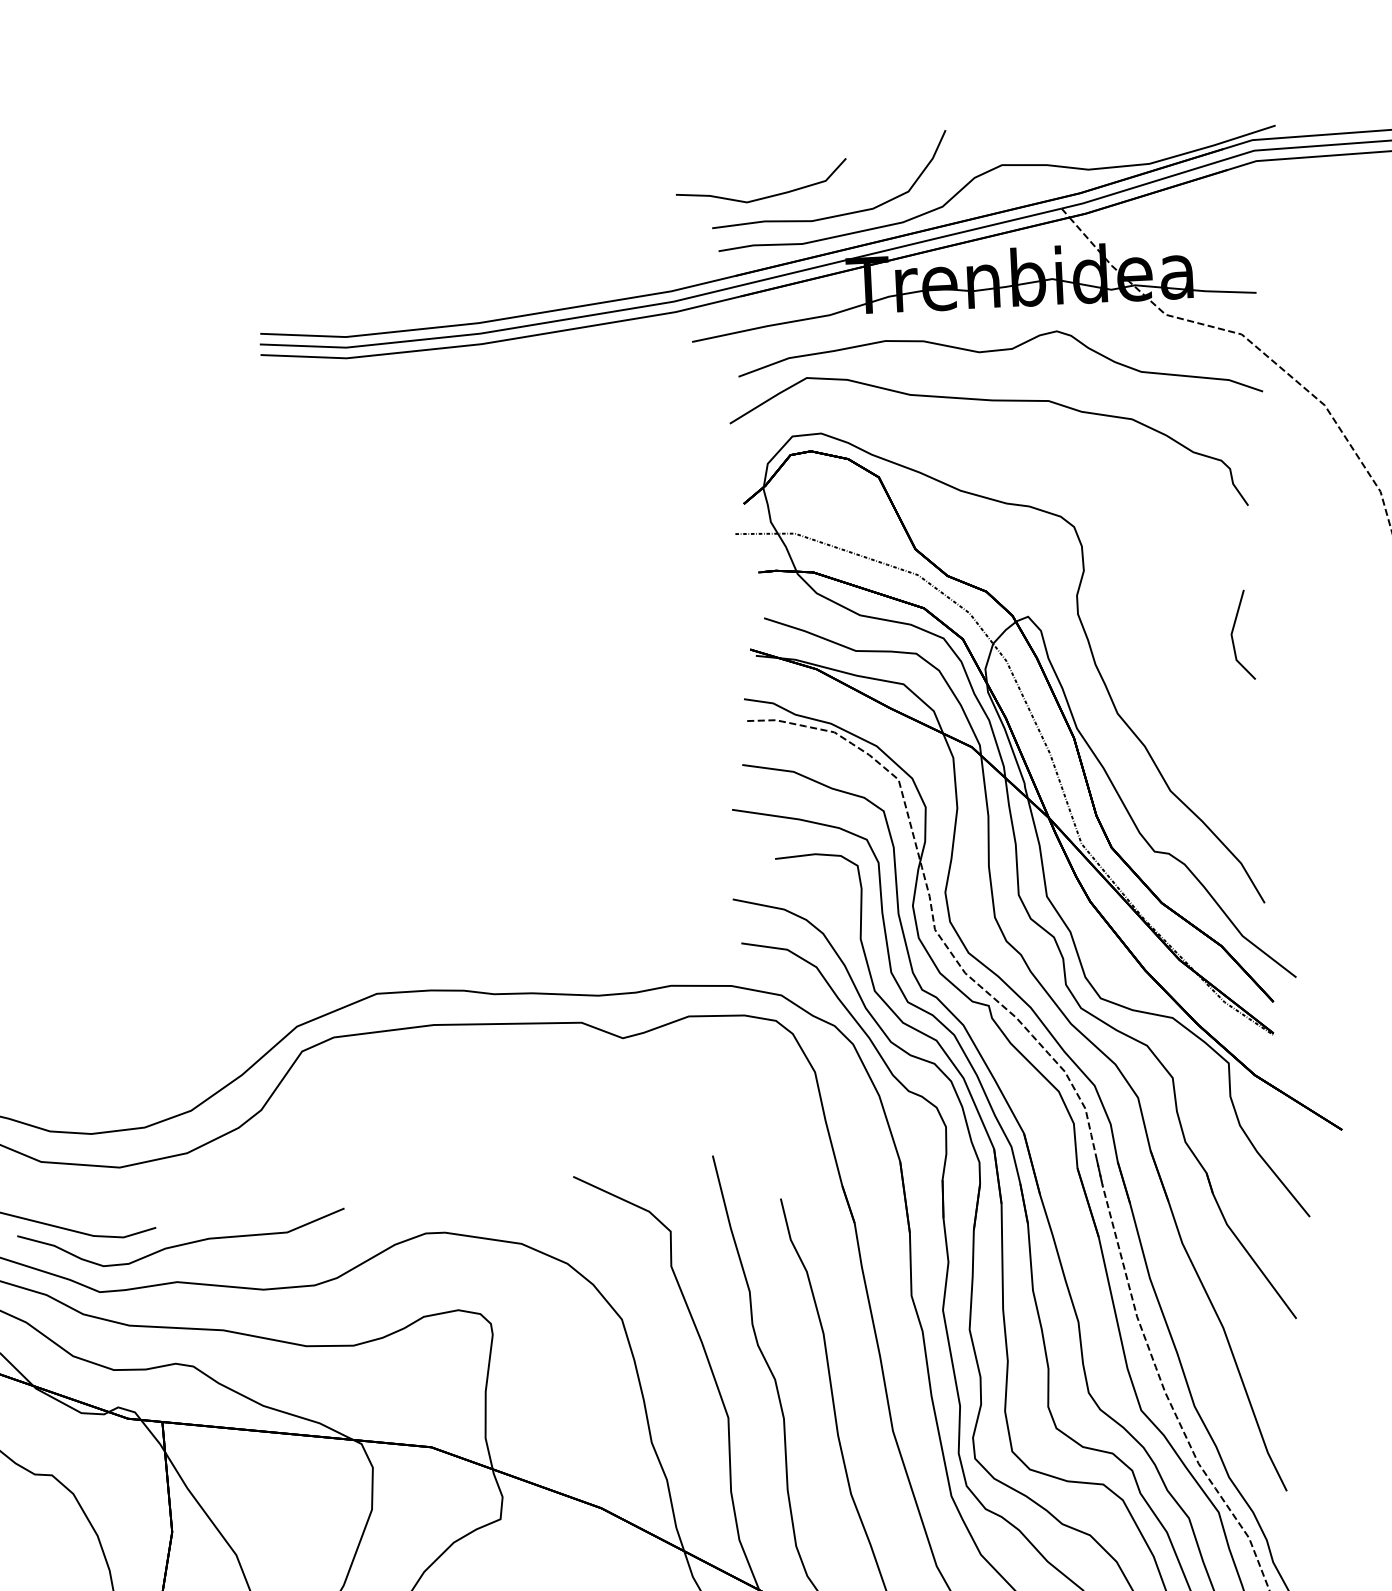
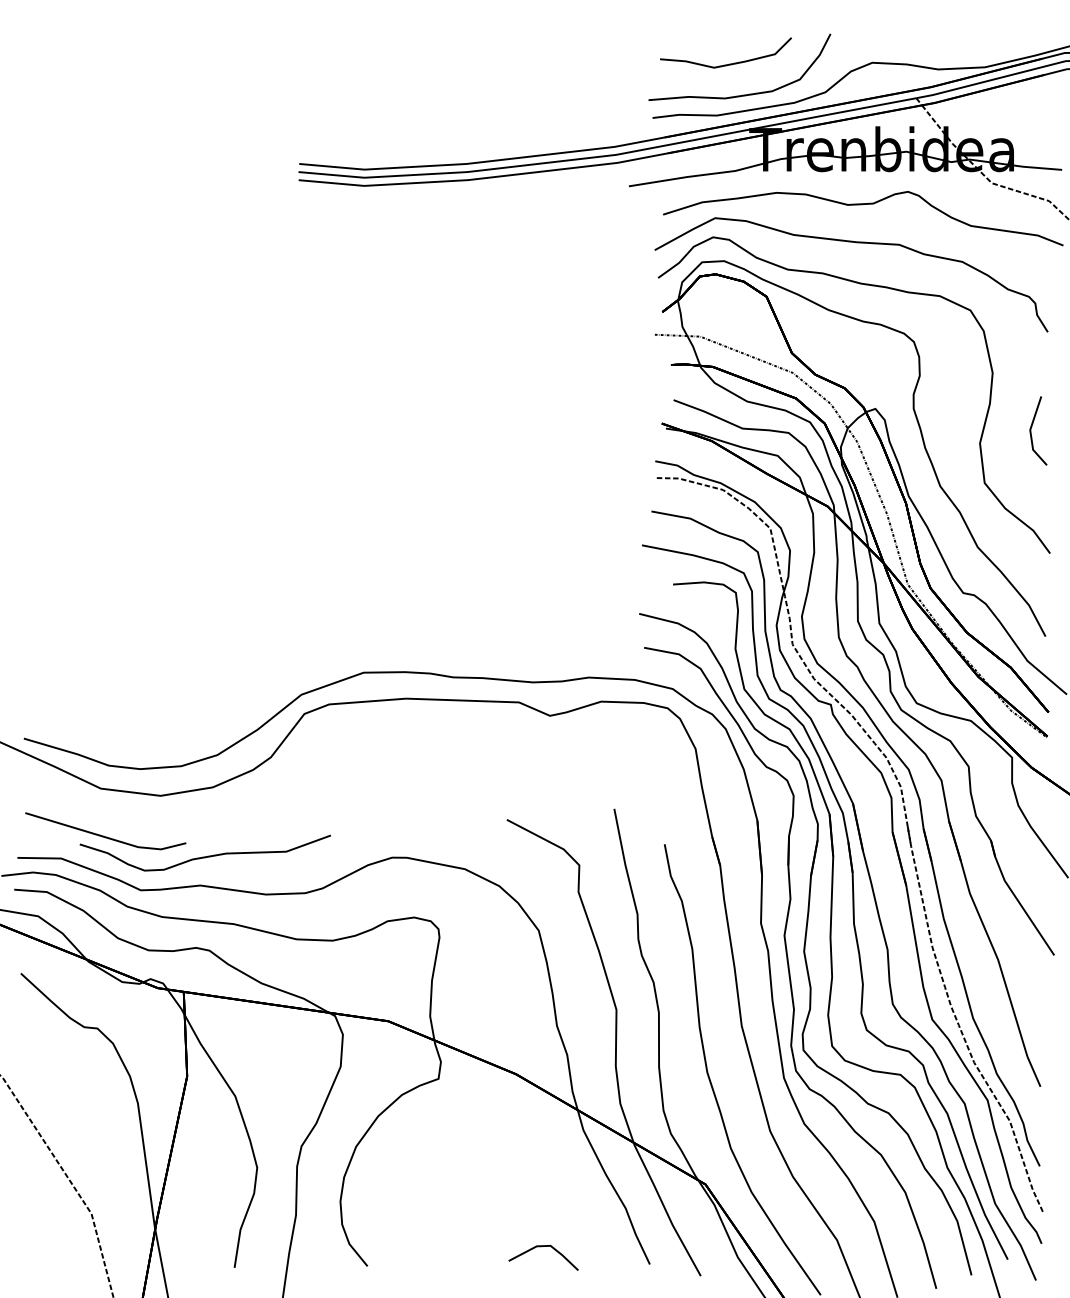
curve: (766, 195) -> (729, 63), moved
curve: (1015, 457) -> (871, 286), added

